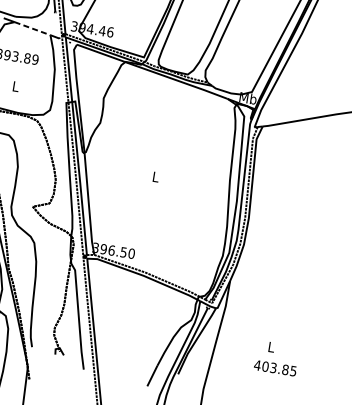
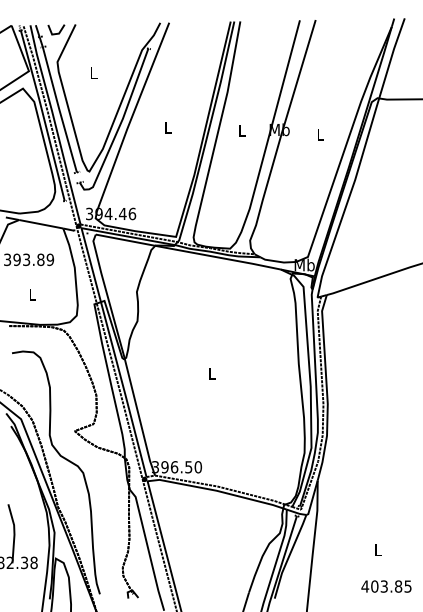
line: (32, 28) -> (41, 224), dashed -> solid
text: (275, 368) -> (386, 586), moved

